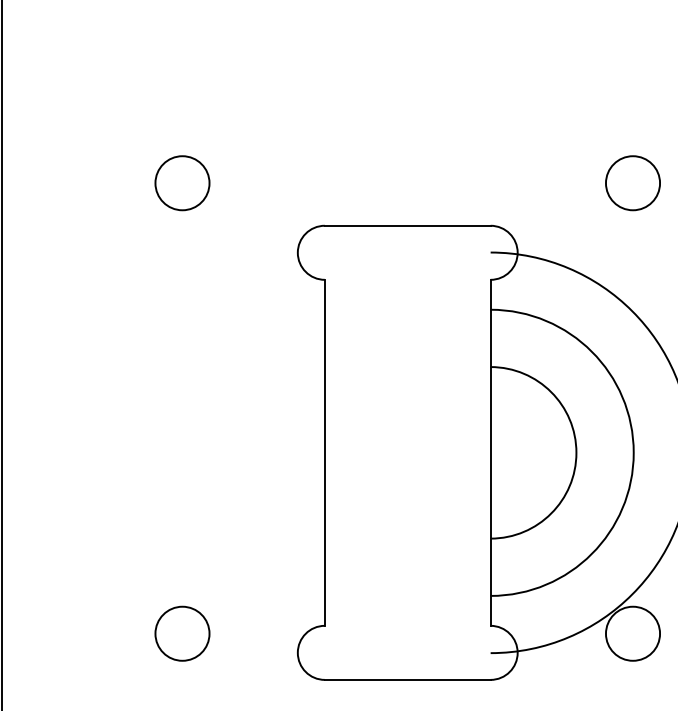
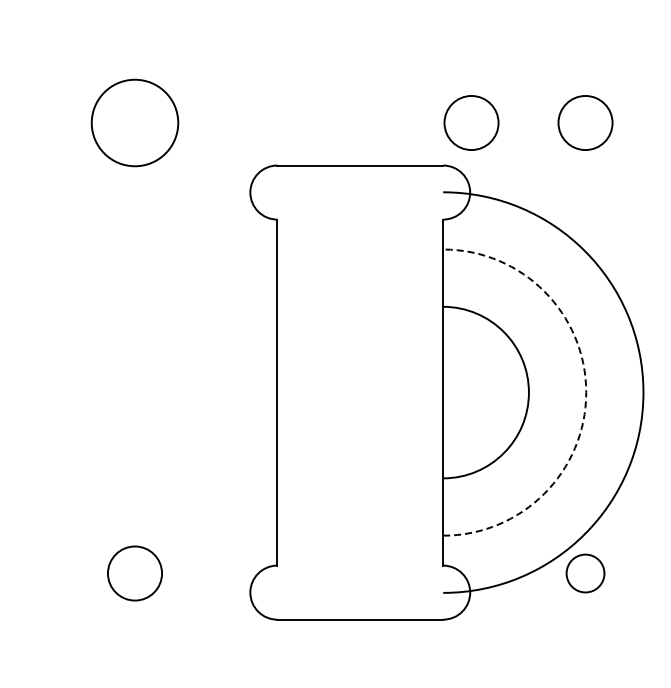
circle: (182, 183) -> (135, 123), size x1.6
circle: (518, 183) -> (471, 123), added
arc: (633, 452) -> (586, 392), solid -> dashed
circle: (632, 633) -> (585, 573), size x0.7

